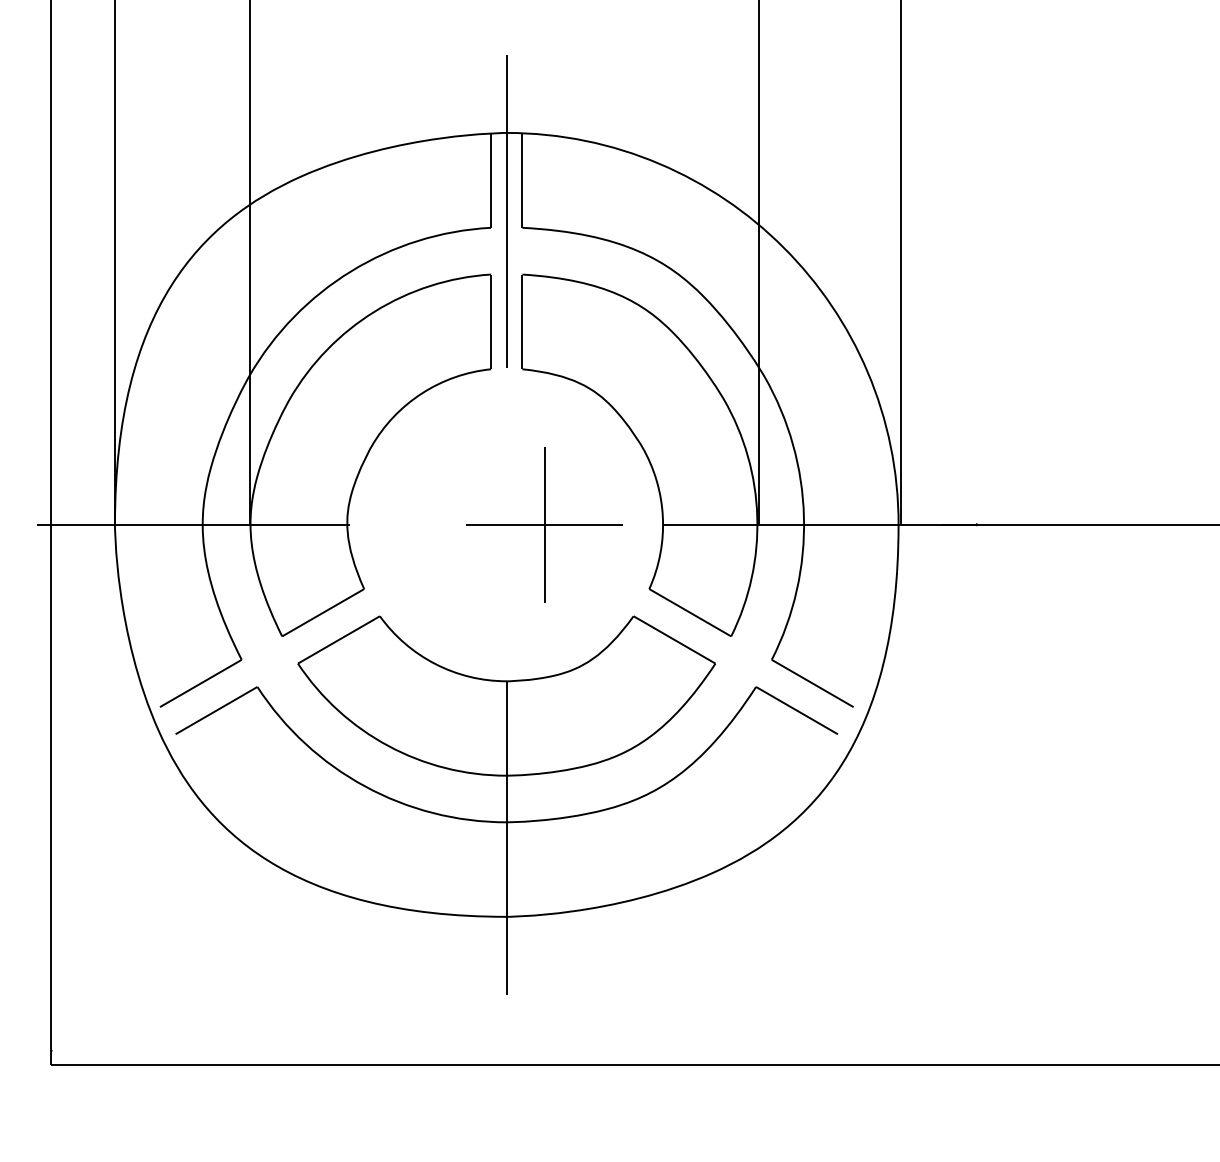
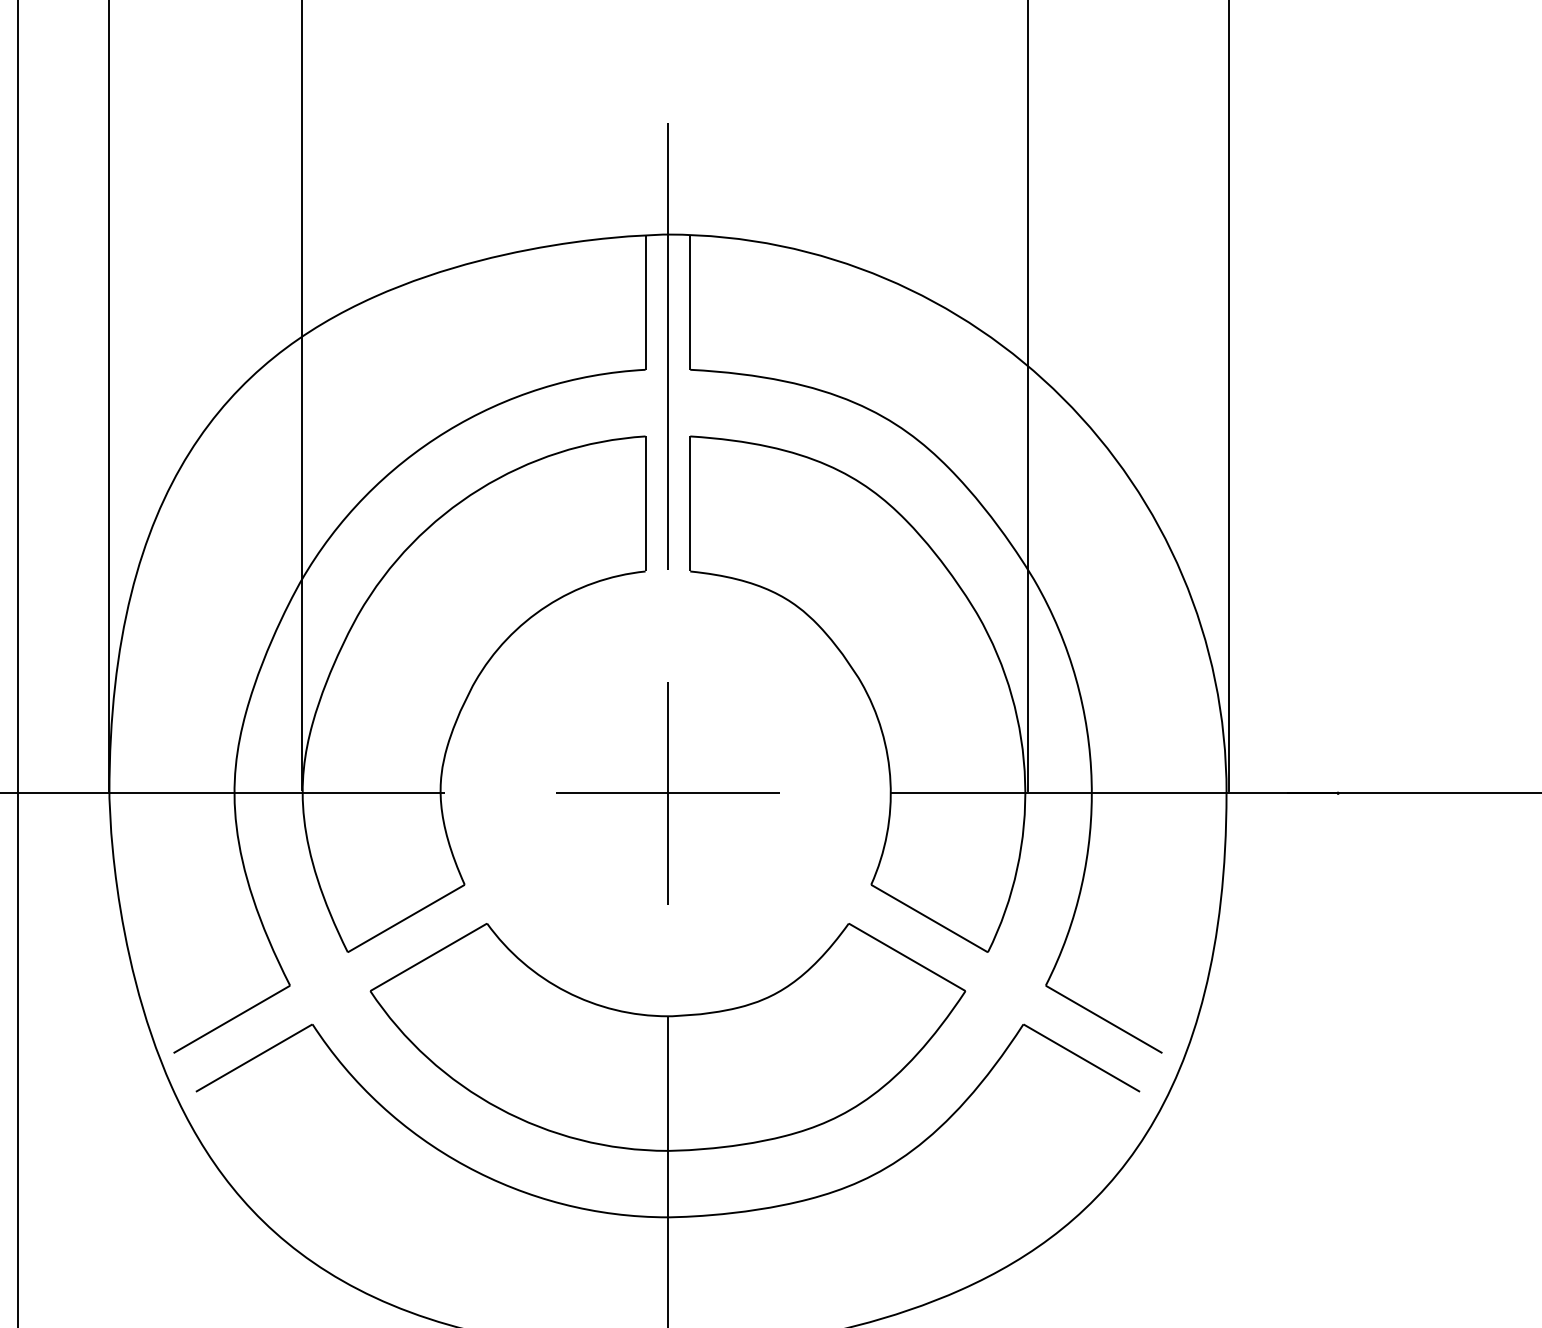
part: (544, 524) -> (667, 792), moved

